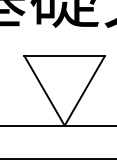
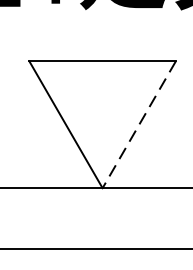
line: (84, 91) -> (138, 125), solid -> dashed

